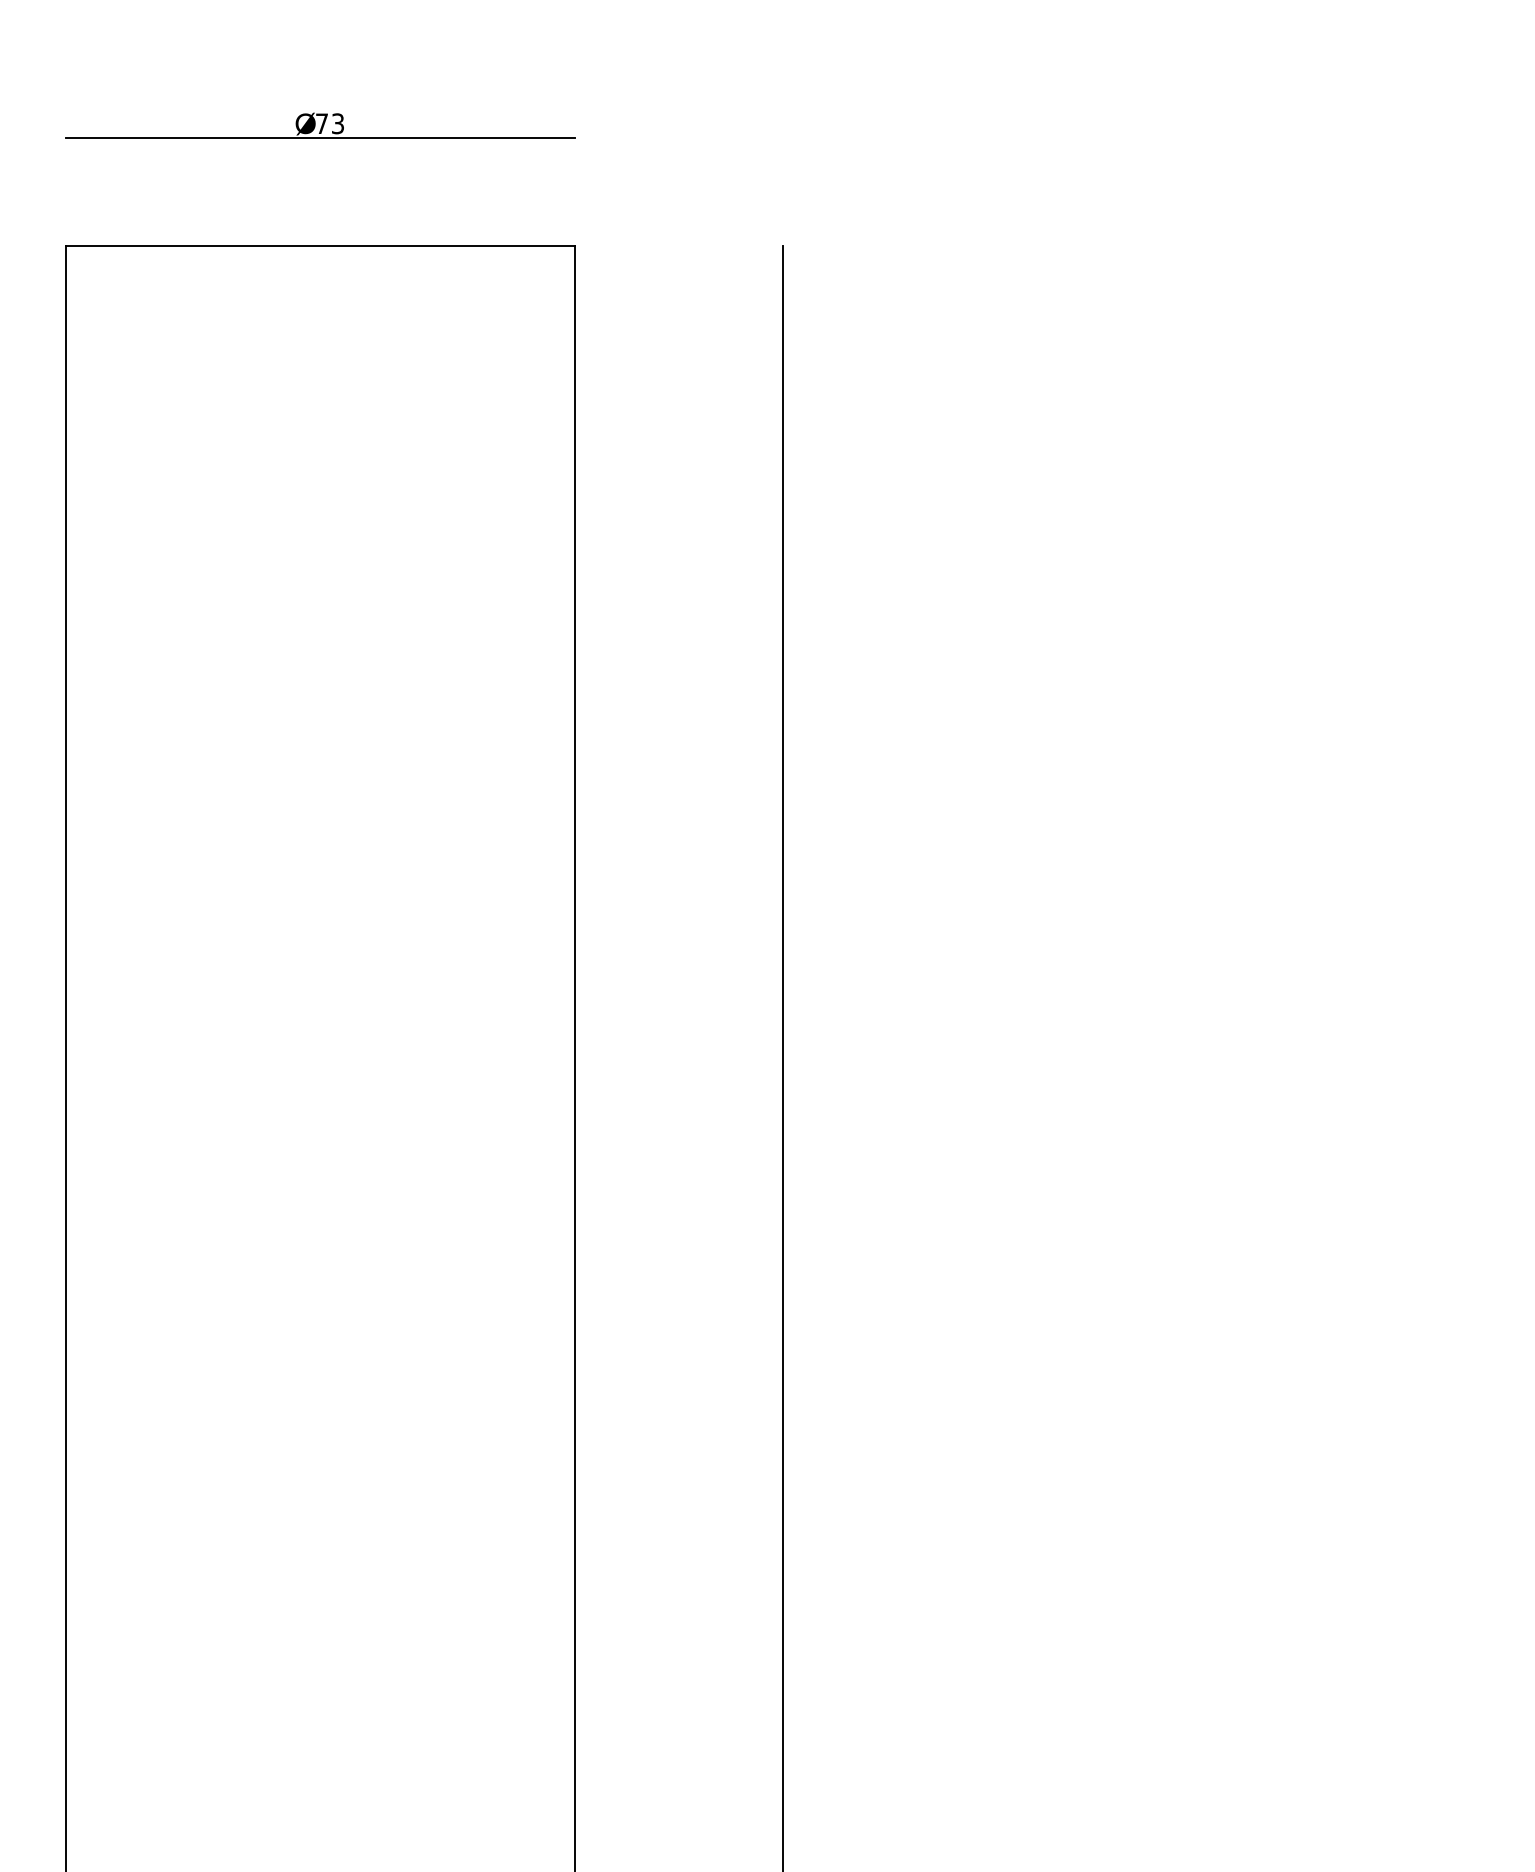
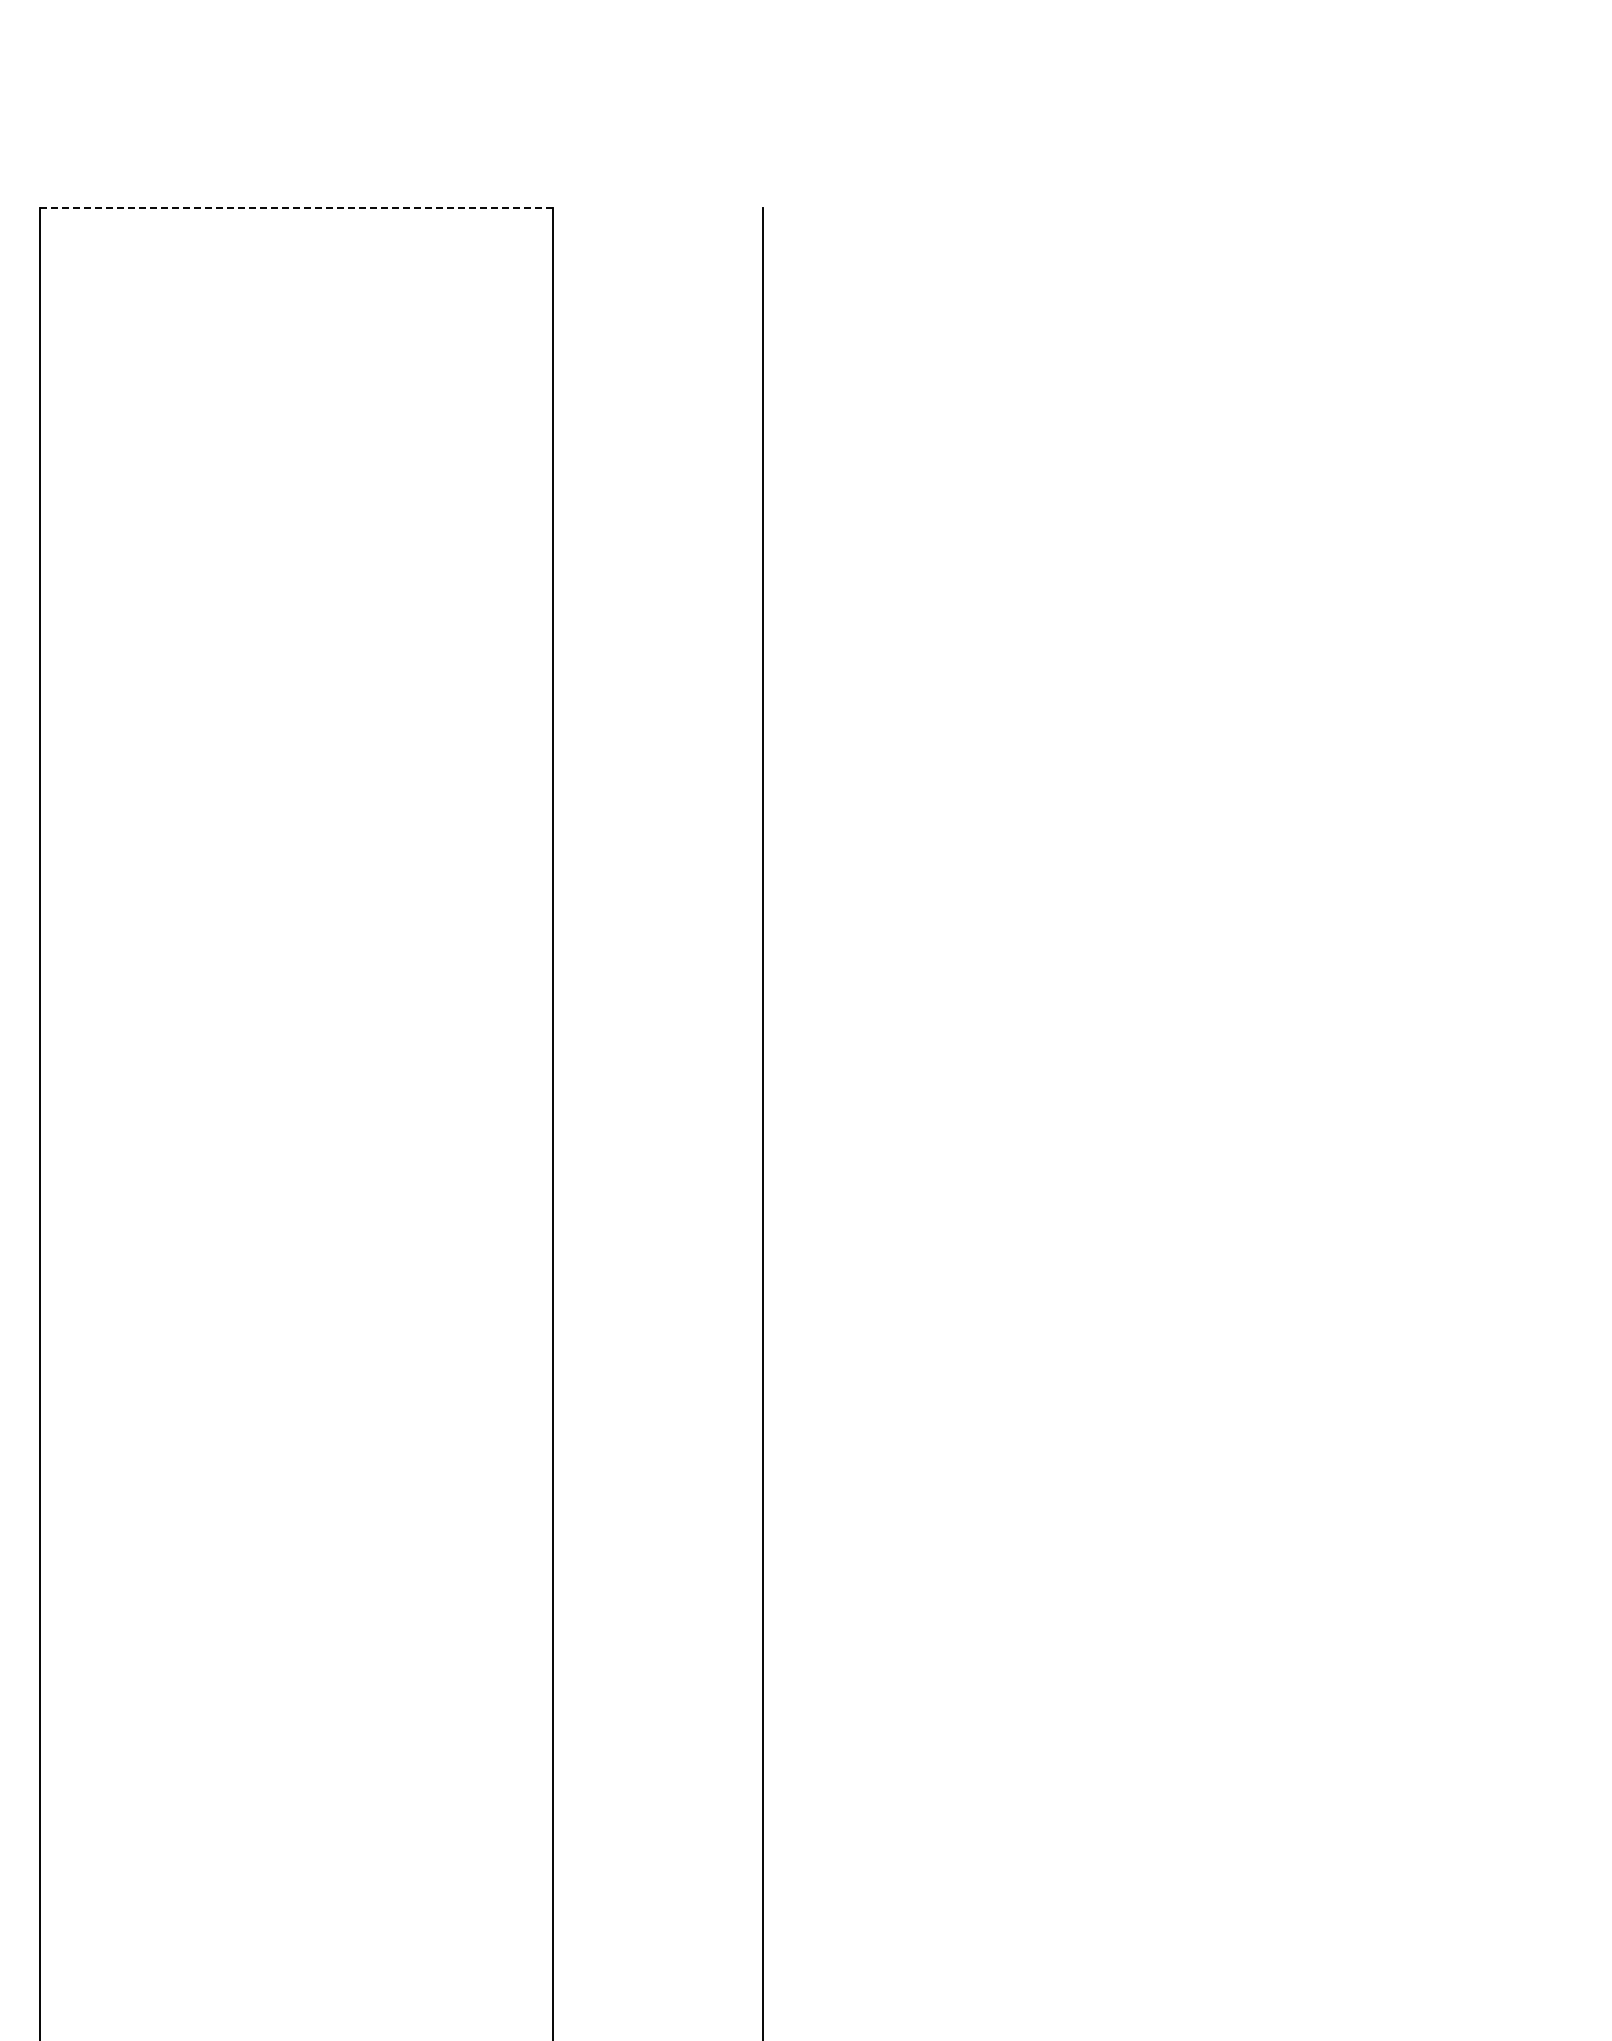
part: (319, 124) -> (296, 85), removed
line: (319, 245) -> (296, 207), solid -> dashed

